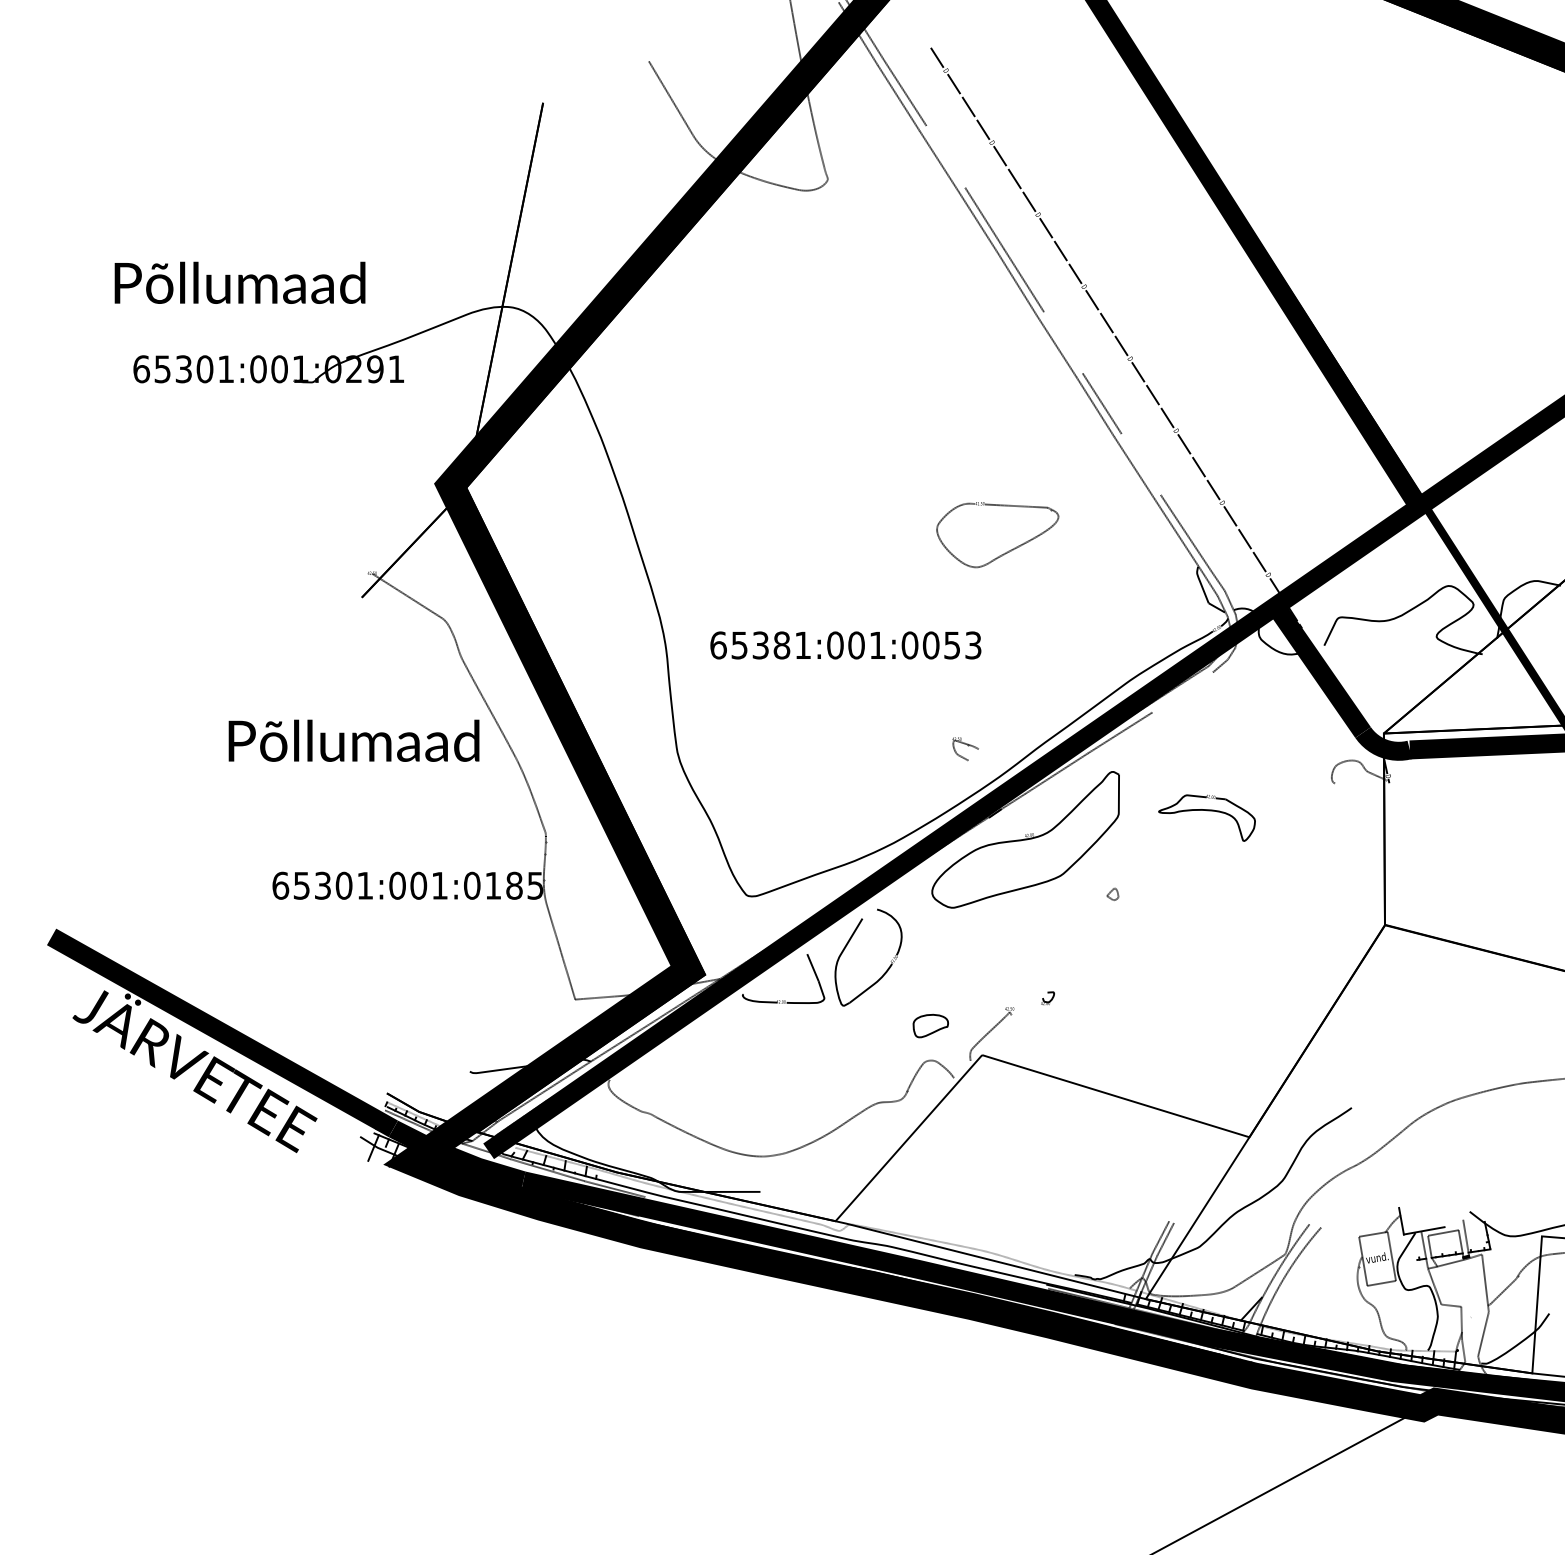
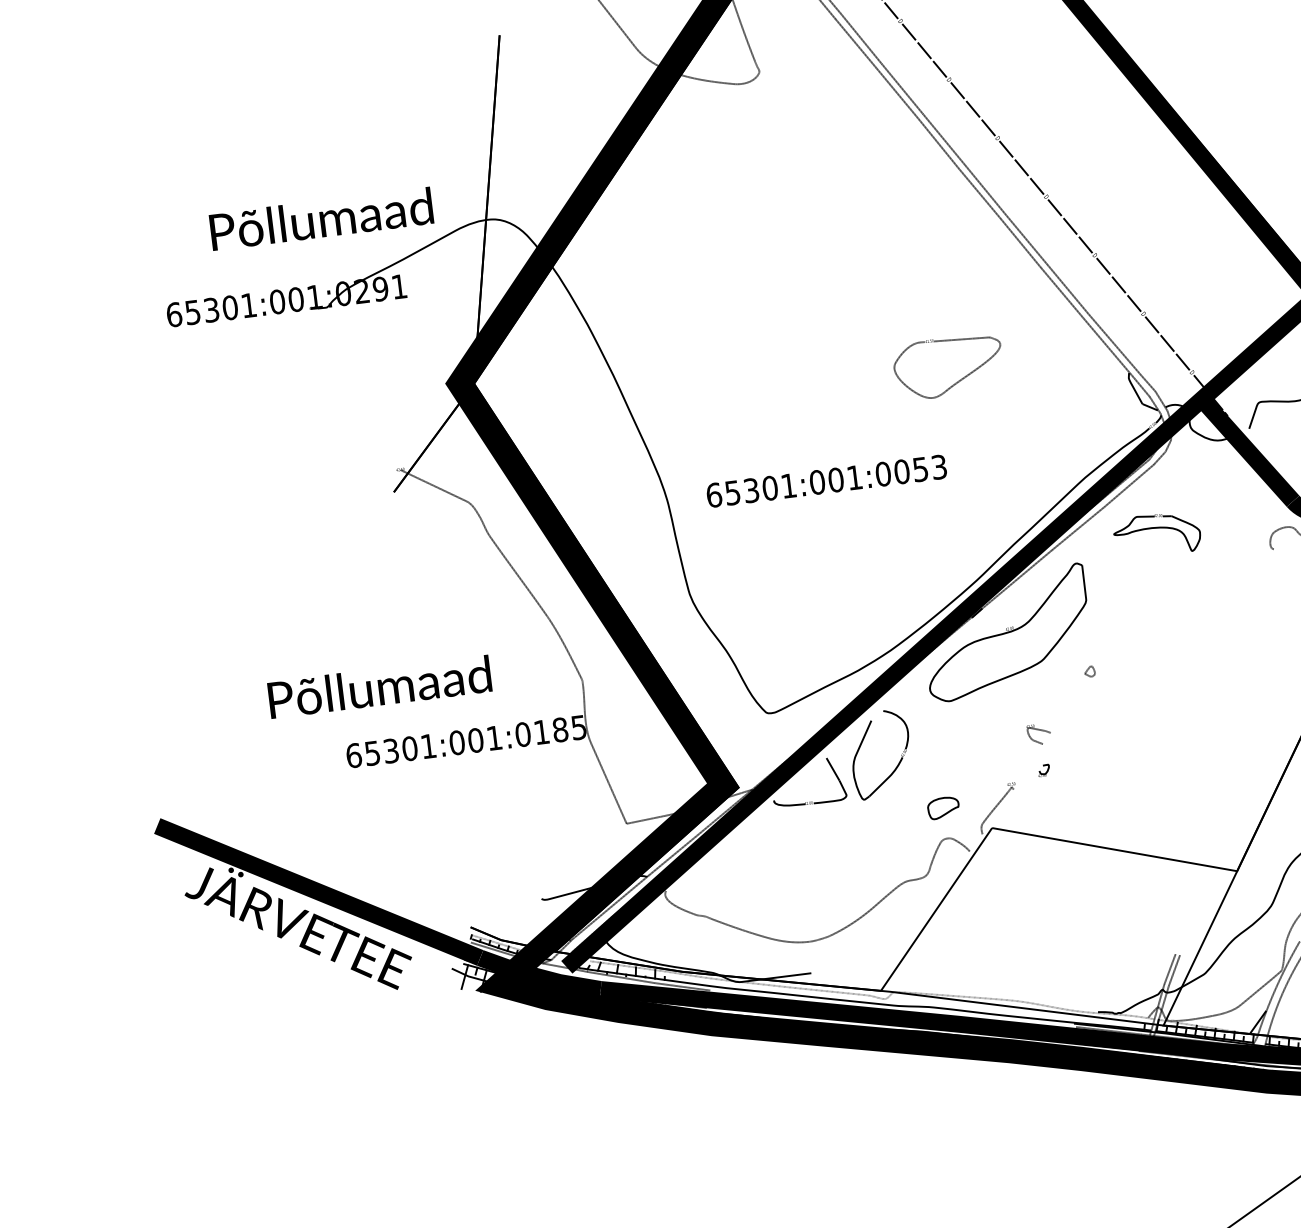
line: (945, 156) -> (860, 38), added
text: (239, 282) -> (320, 218), moved
line: (1063, 342) -> (985, 189), added
line: (1140, 464) -> (1066, 289), added
text: (781, 645) -> (769, 488), 65381:001:0053 -> 65301:001:0053
line: (1182, 692) -> (1129, 485), added
text: (353, 740) -> (379, 686), moved
part: (965, 749) -> (1039, 734), moved
part: (1207, 811) -> (1156, 528), moved

